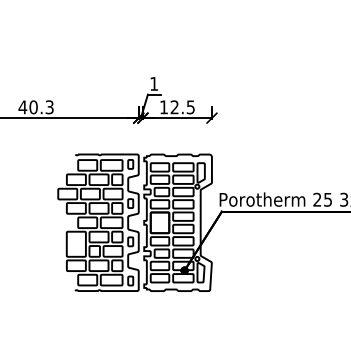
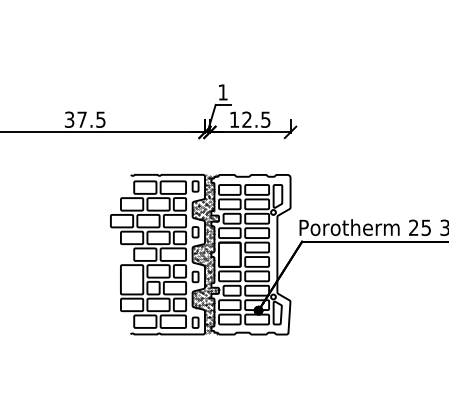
text: (35, 107) -> (84, 119), 40.3 -> 37.5
hatch: (139, 222) -> (205, 254), added

